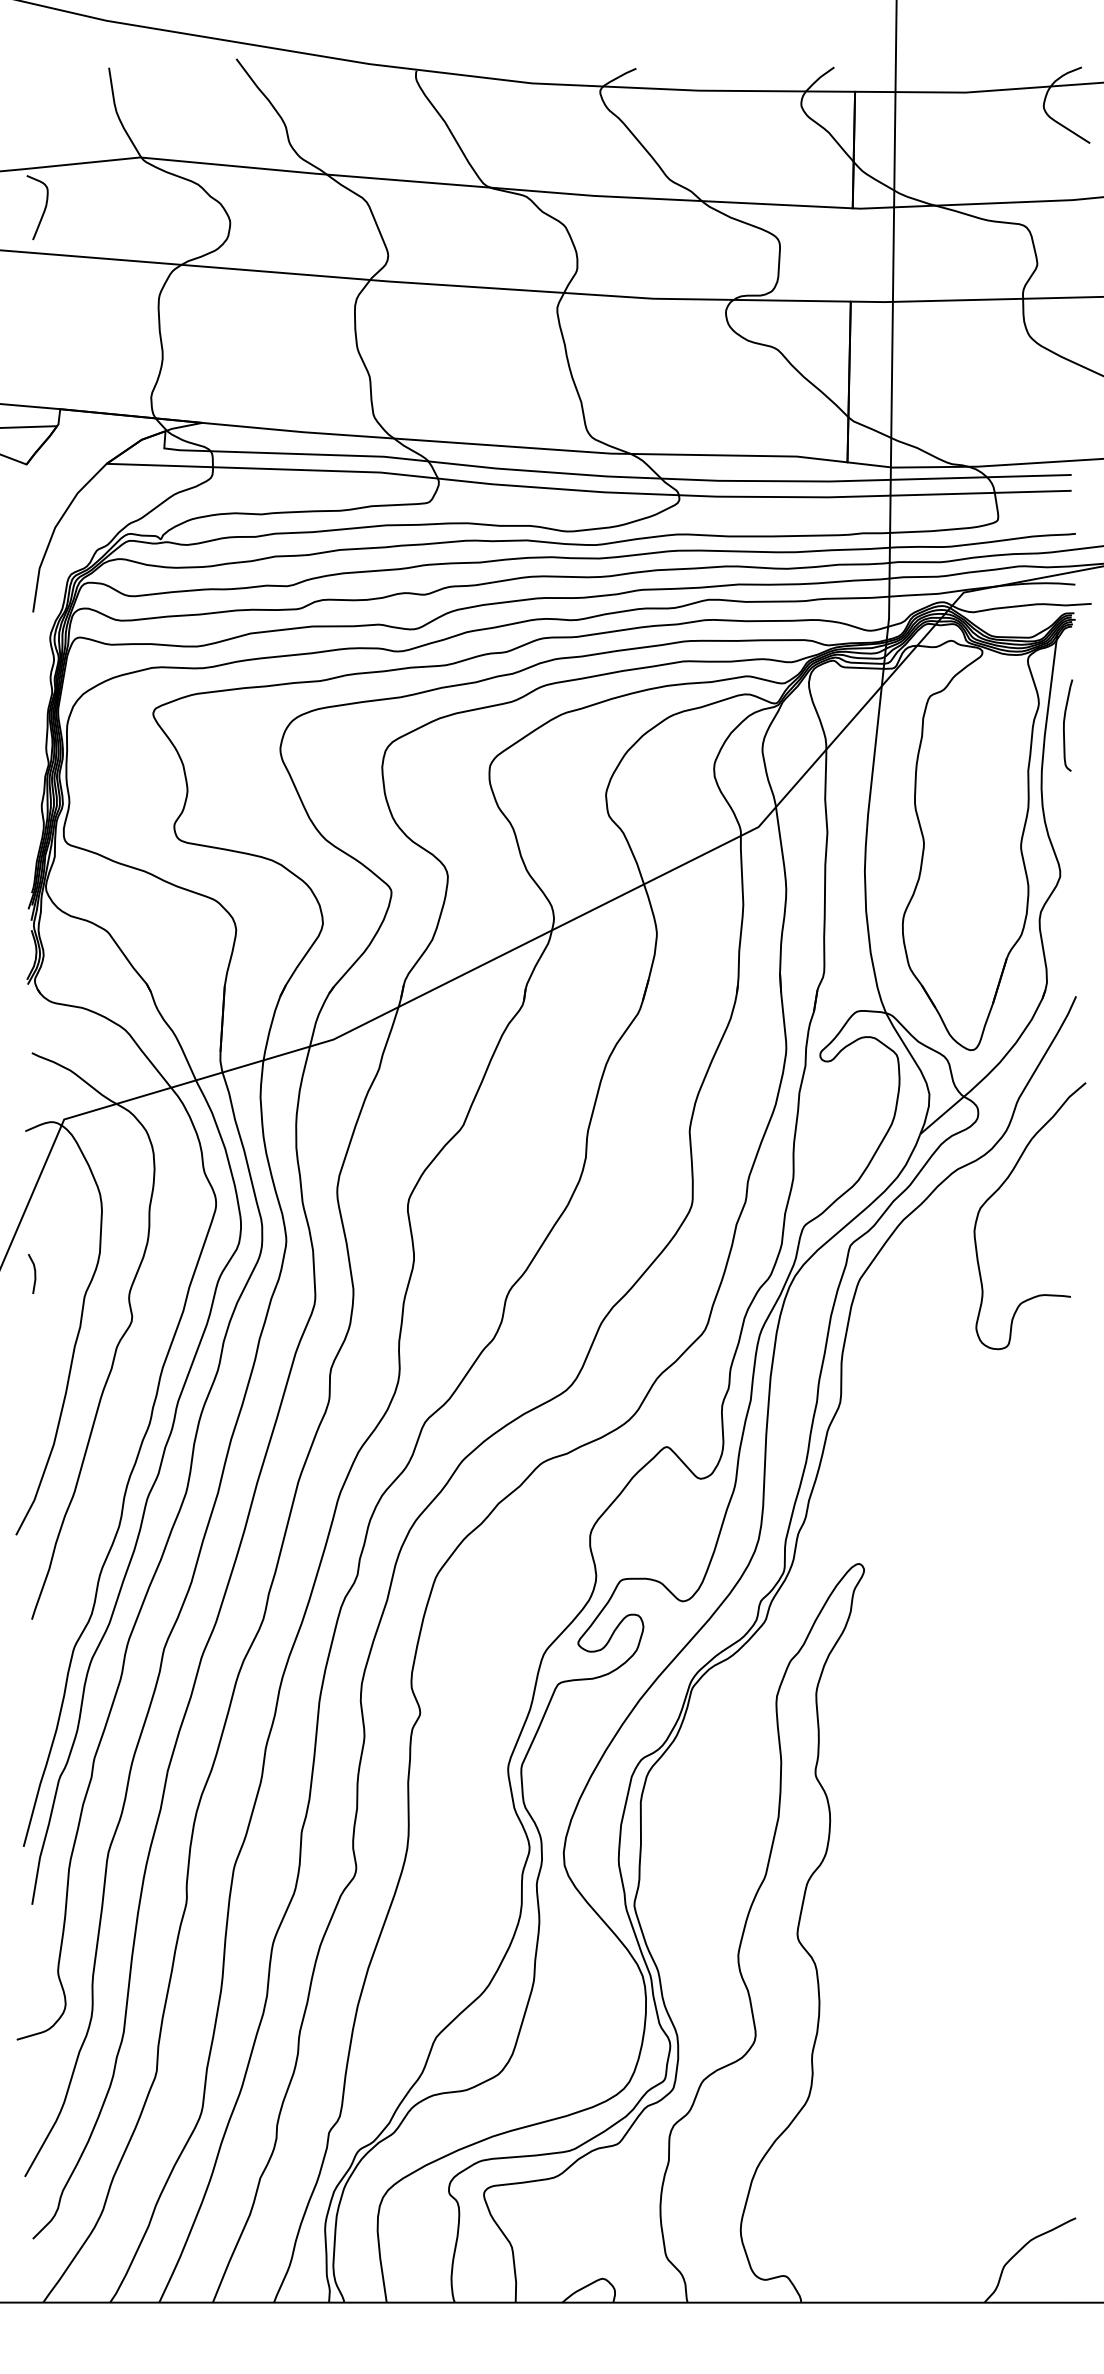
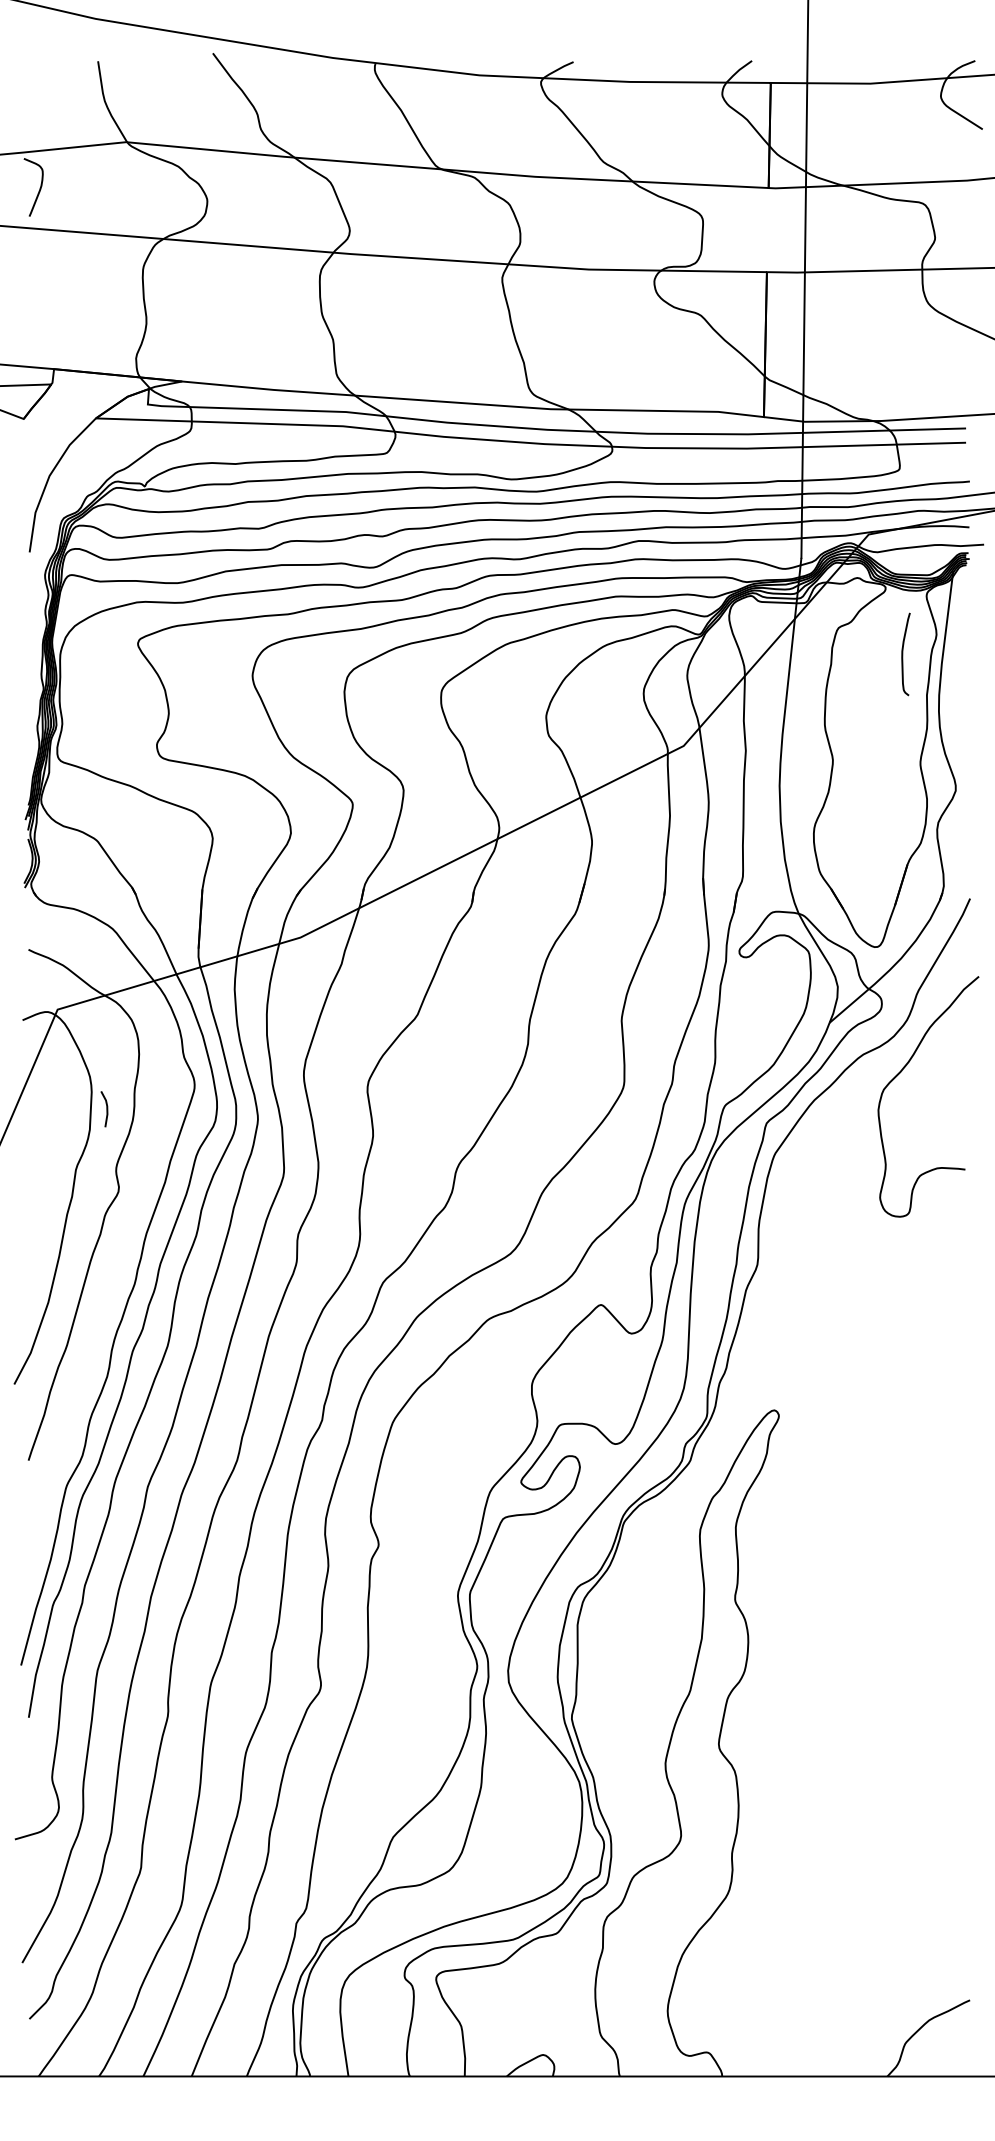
curve: (1064, 725) -> (902, 654), moved
line: (34, 1273) -> (106, 1108), moved

